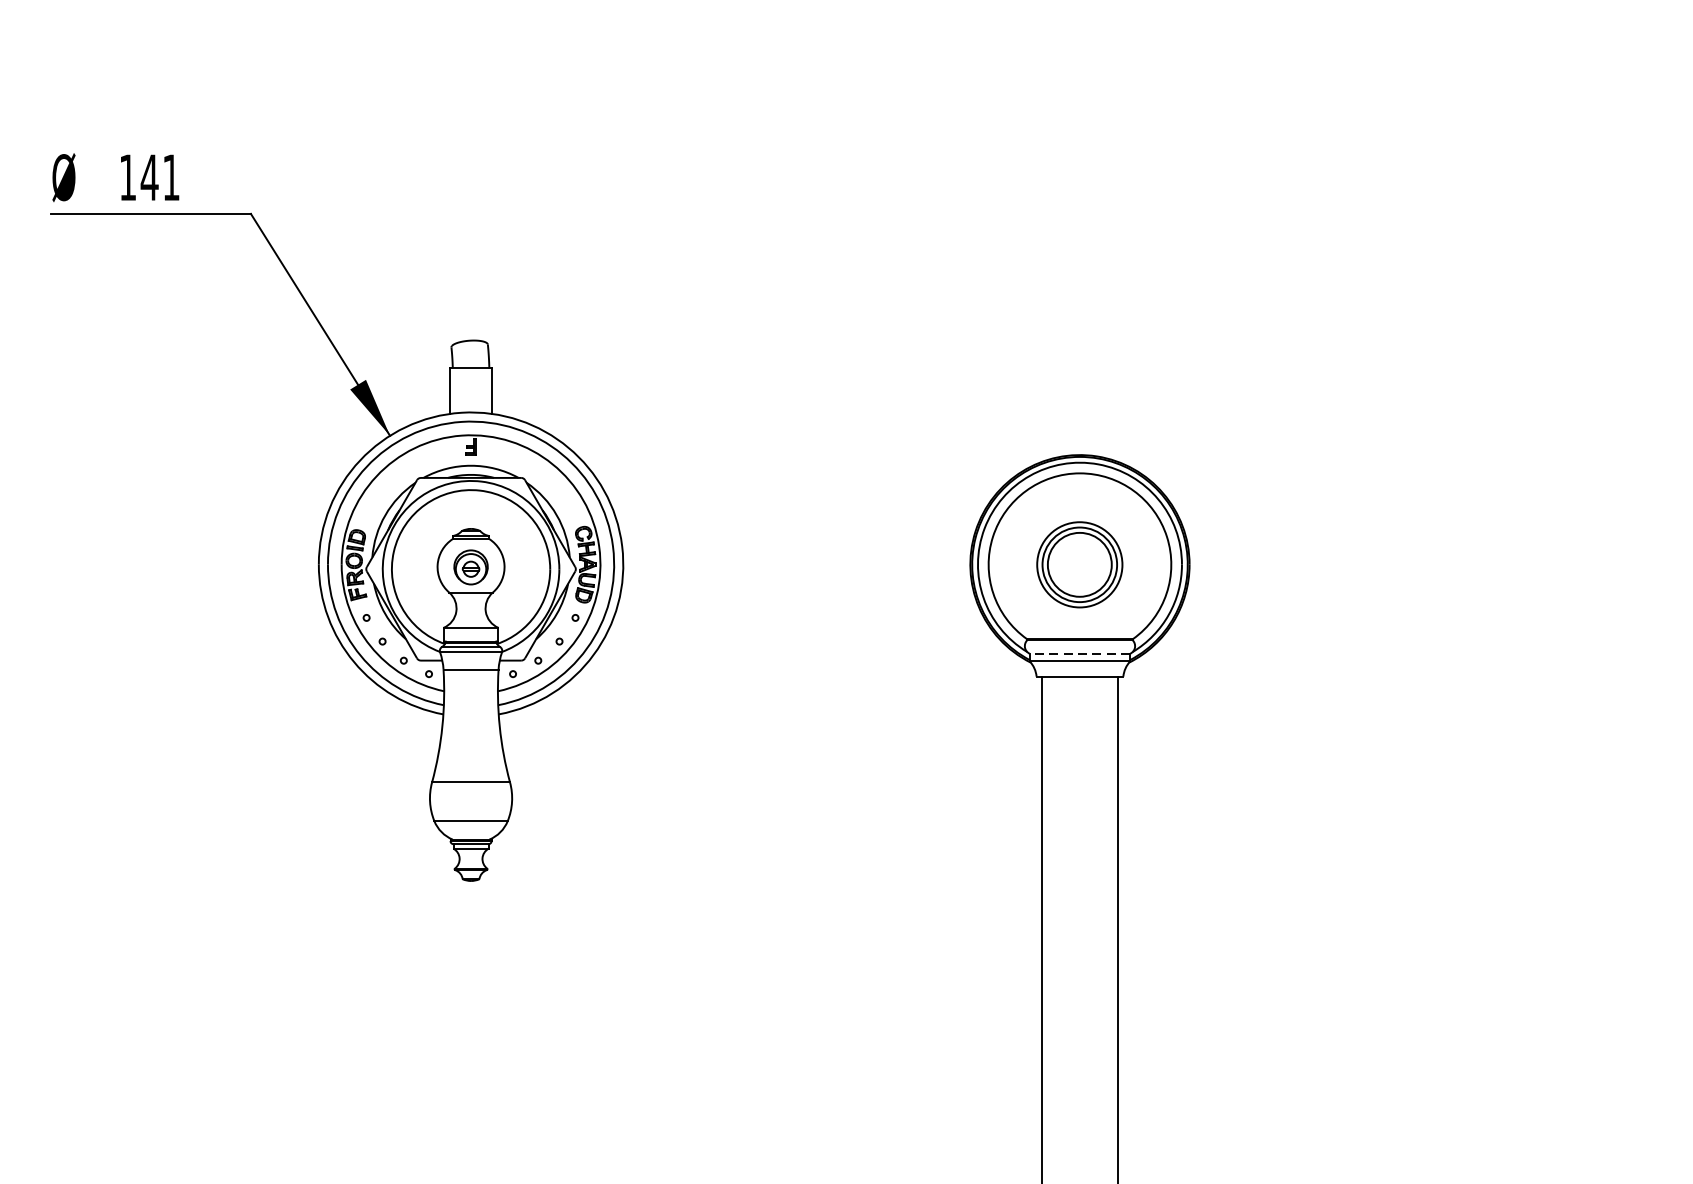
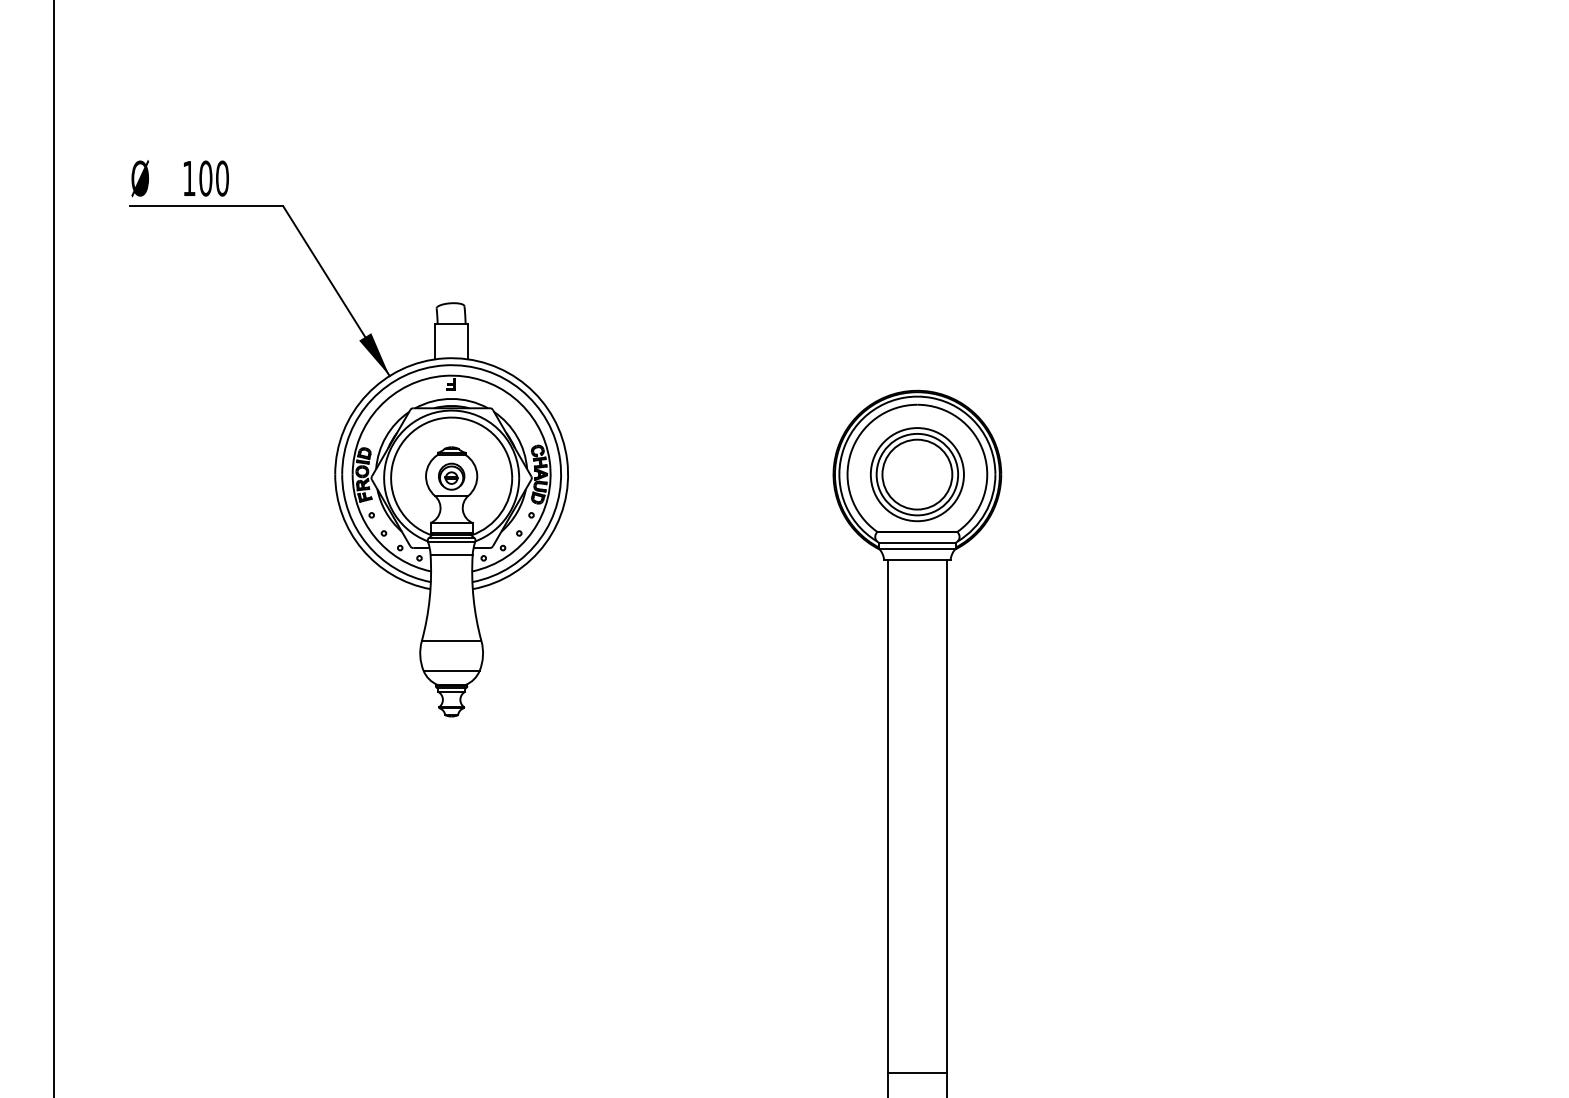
text: (159, 177) -> (213, 178), 141 -> 100
part: (1078, 564) -> (916, 474), size x1.43
line: (1078, 653) -> (916, 542), dashed -> solid

